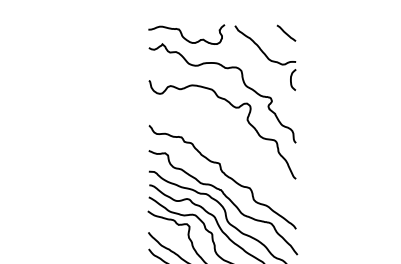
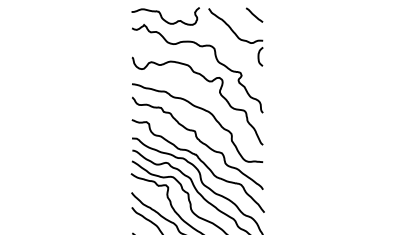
curve: (225, 139) -> (200, 109), added

